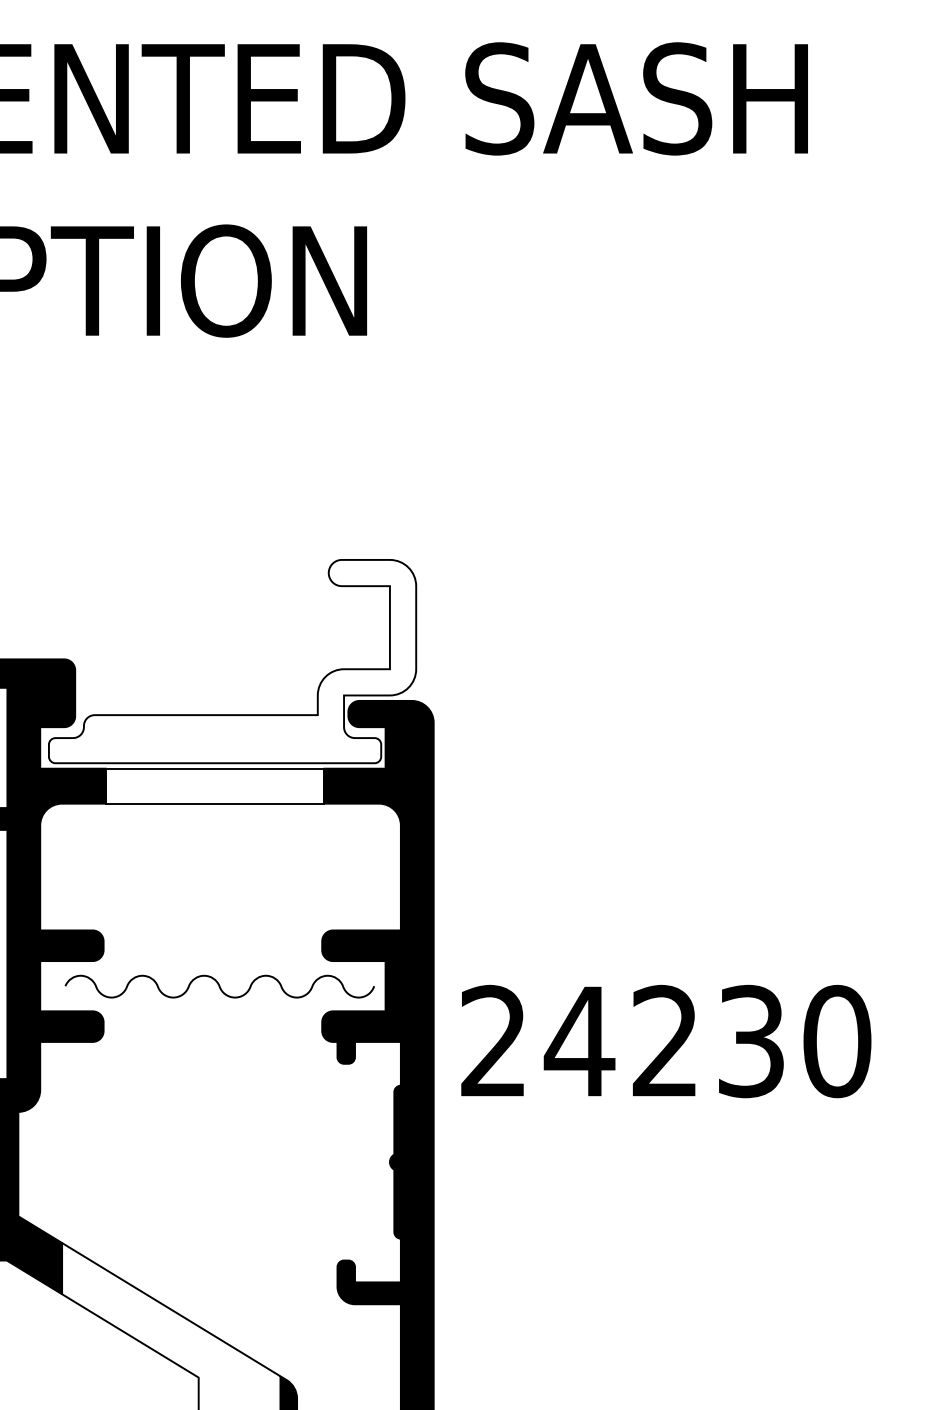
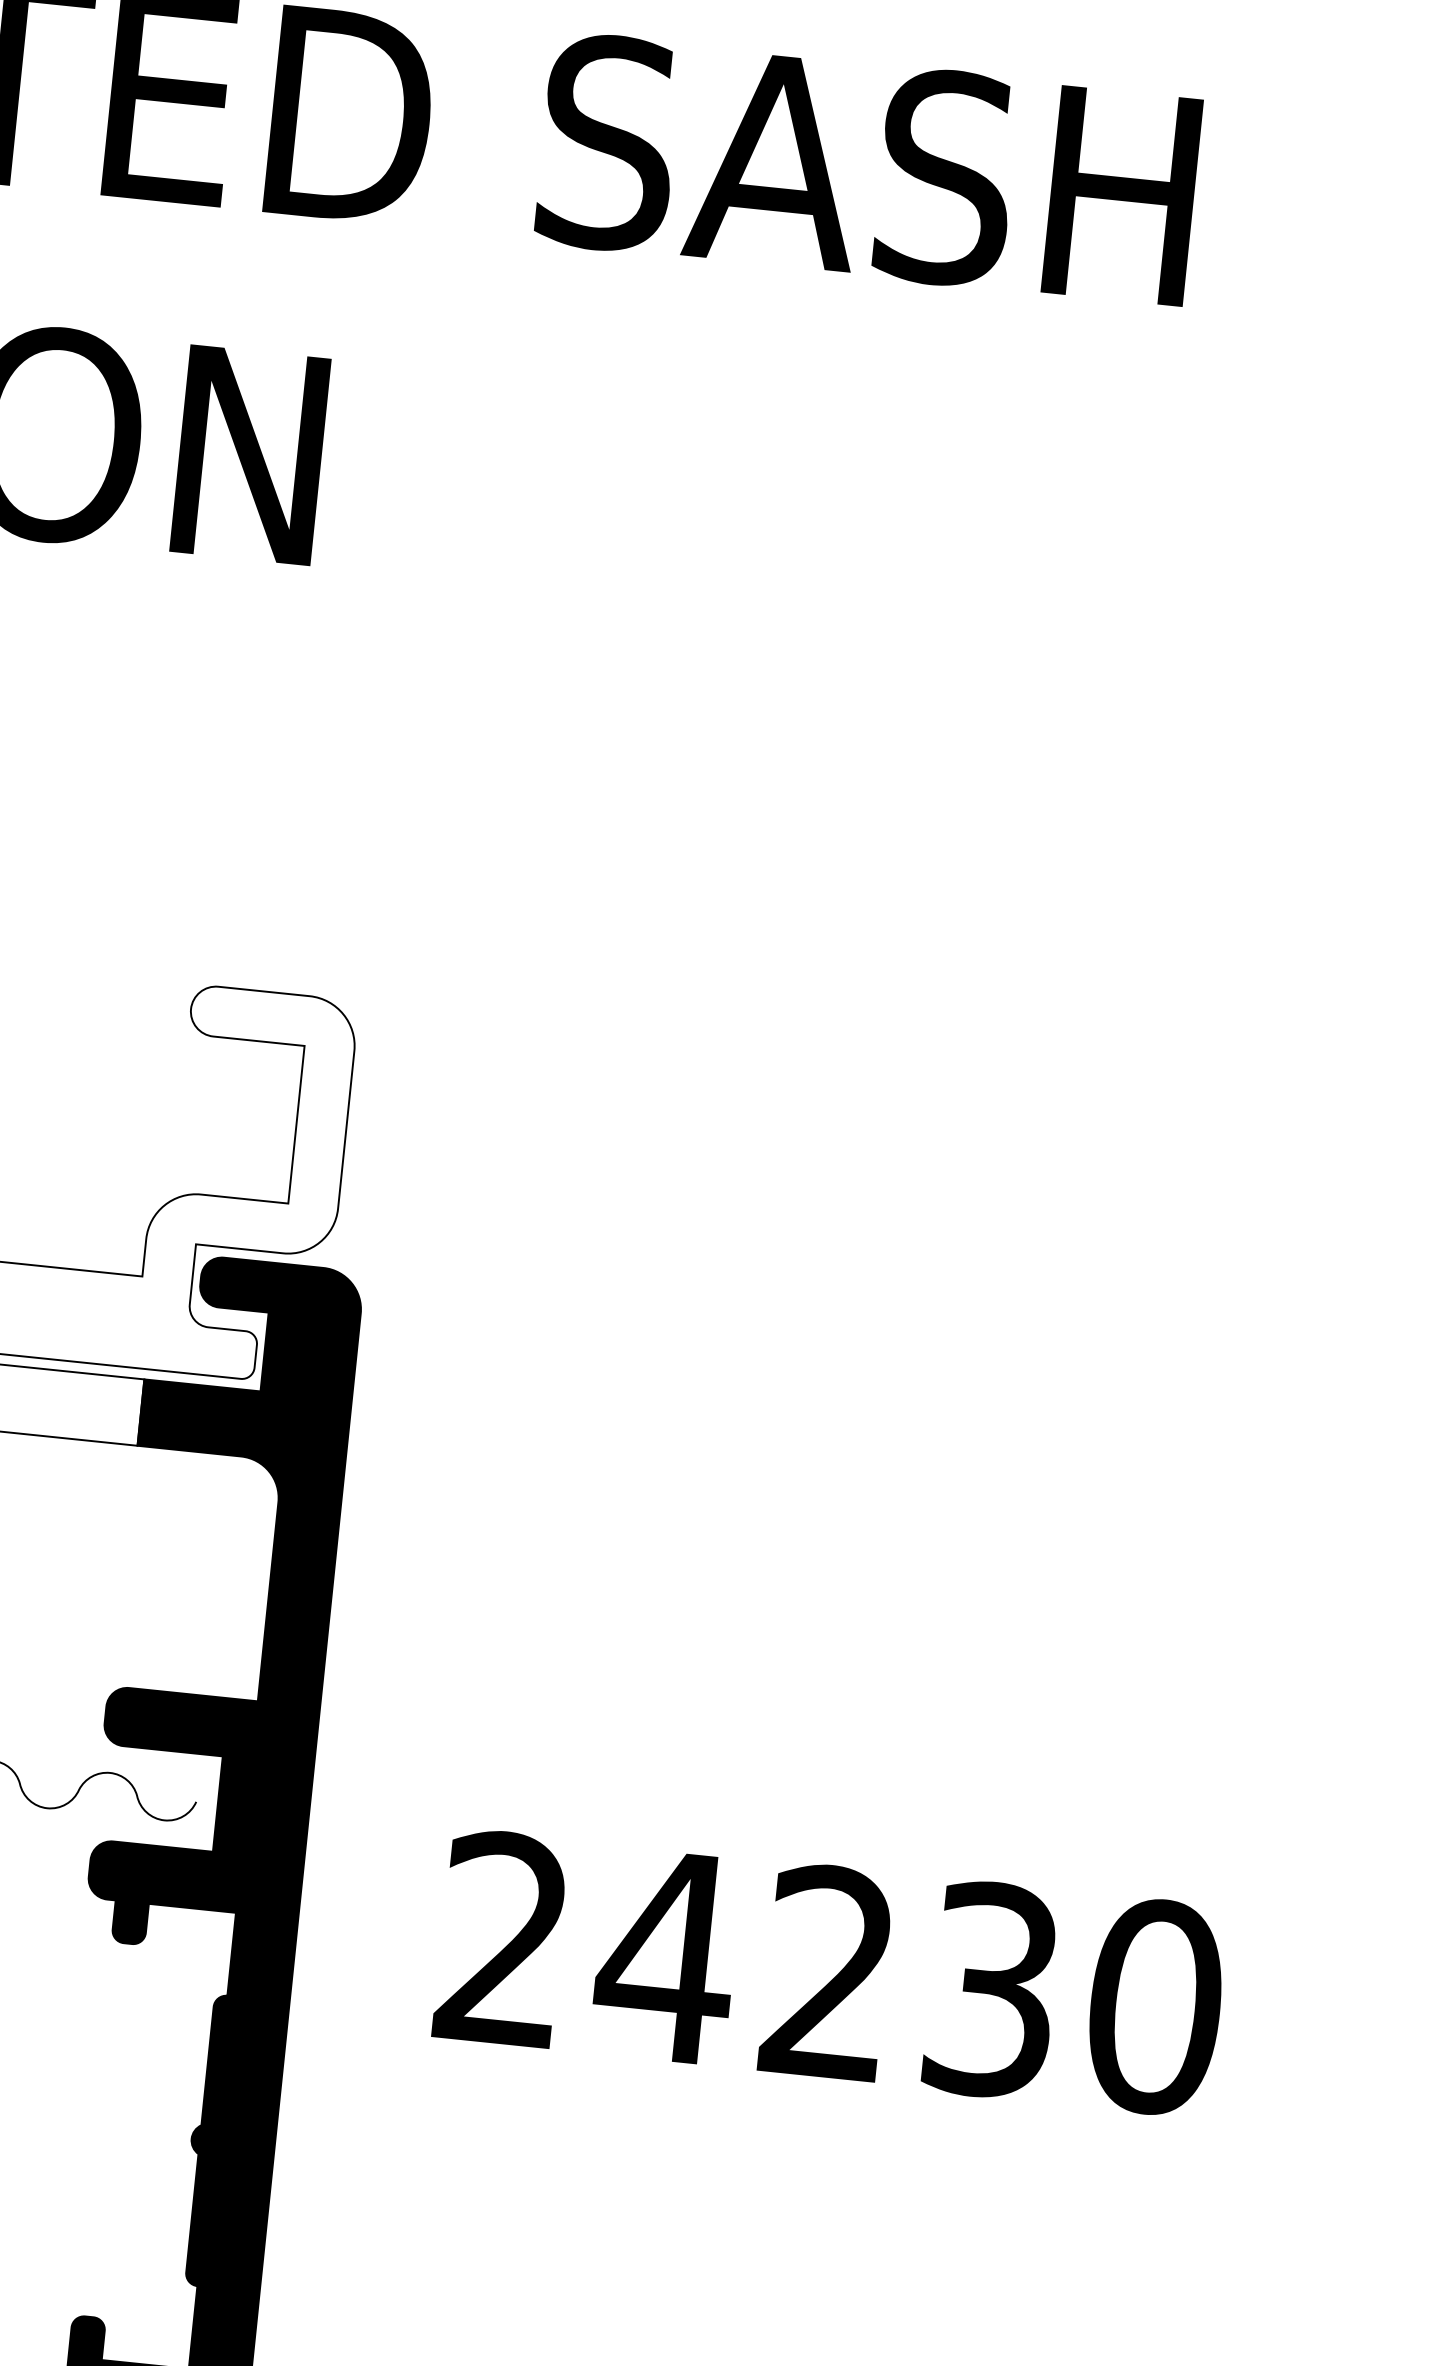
text: (666, 1041) -> (831, 1973), moved

